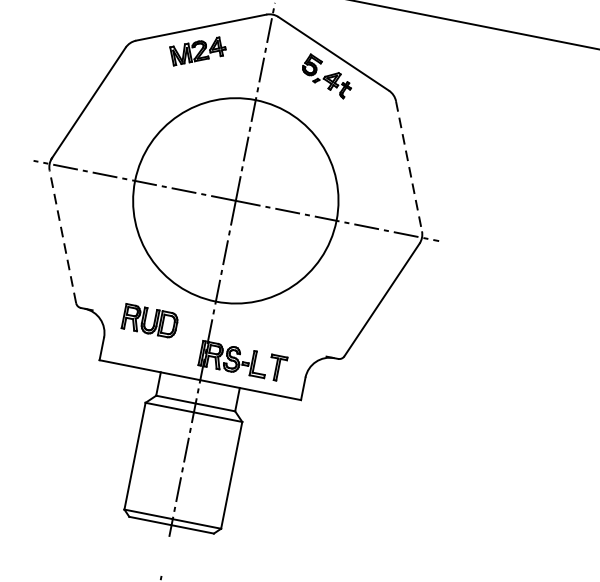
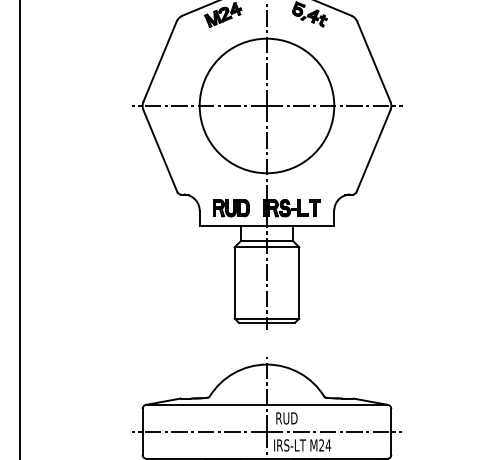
line: (409, 167) -> (374, 62), dashed -> solid
line: (63, 235) -> (160, 150), dashed -> solid
part: (150, 321) -> (231, 208), moved

